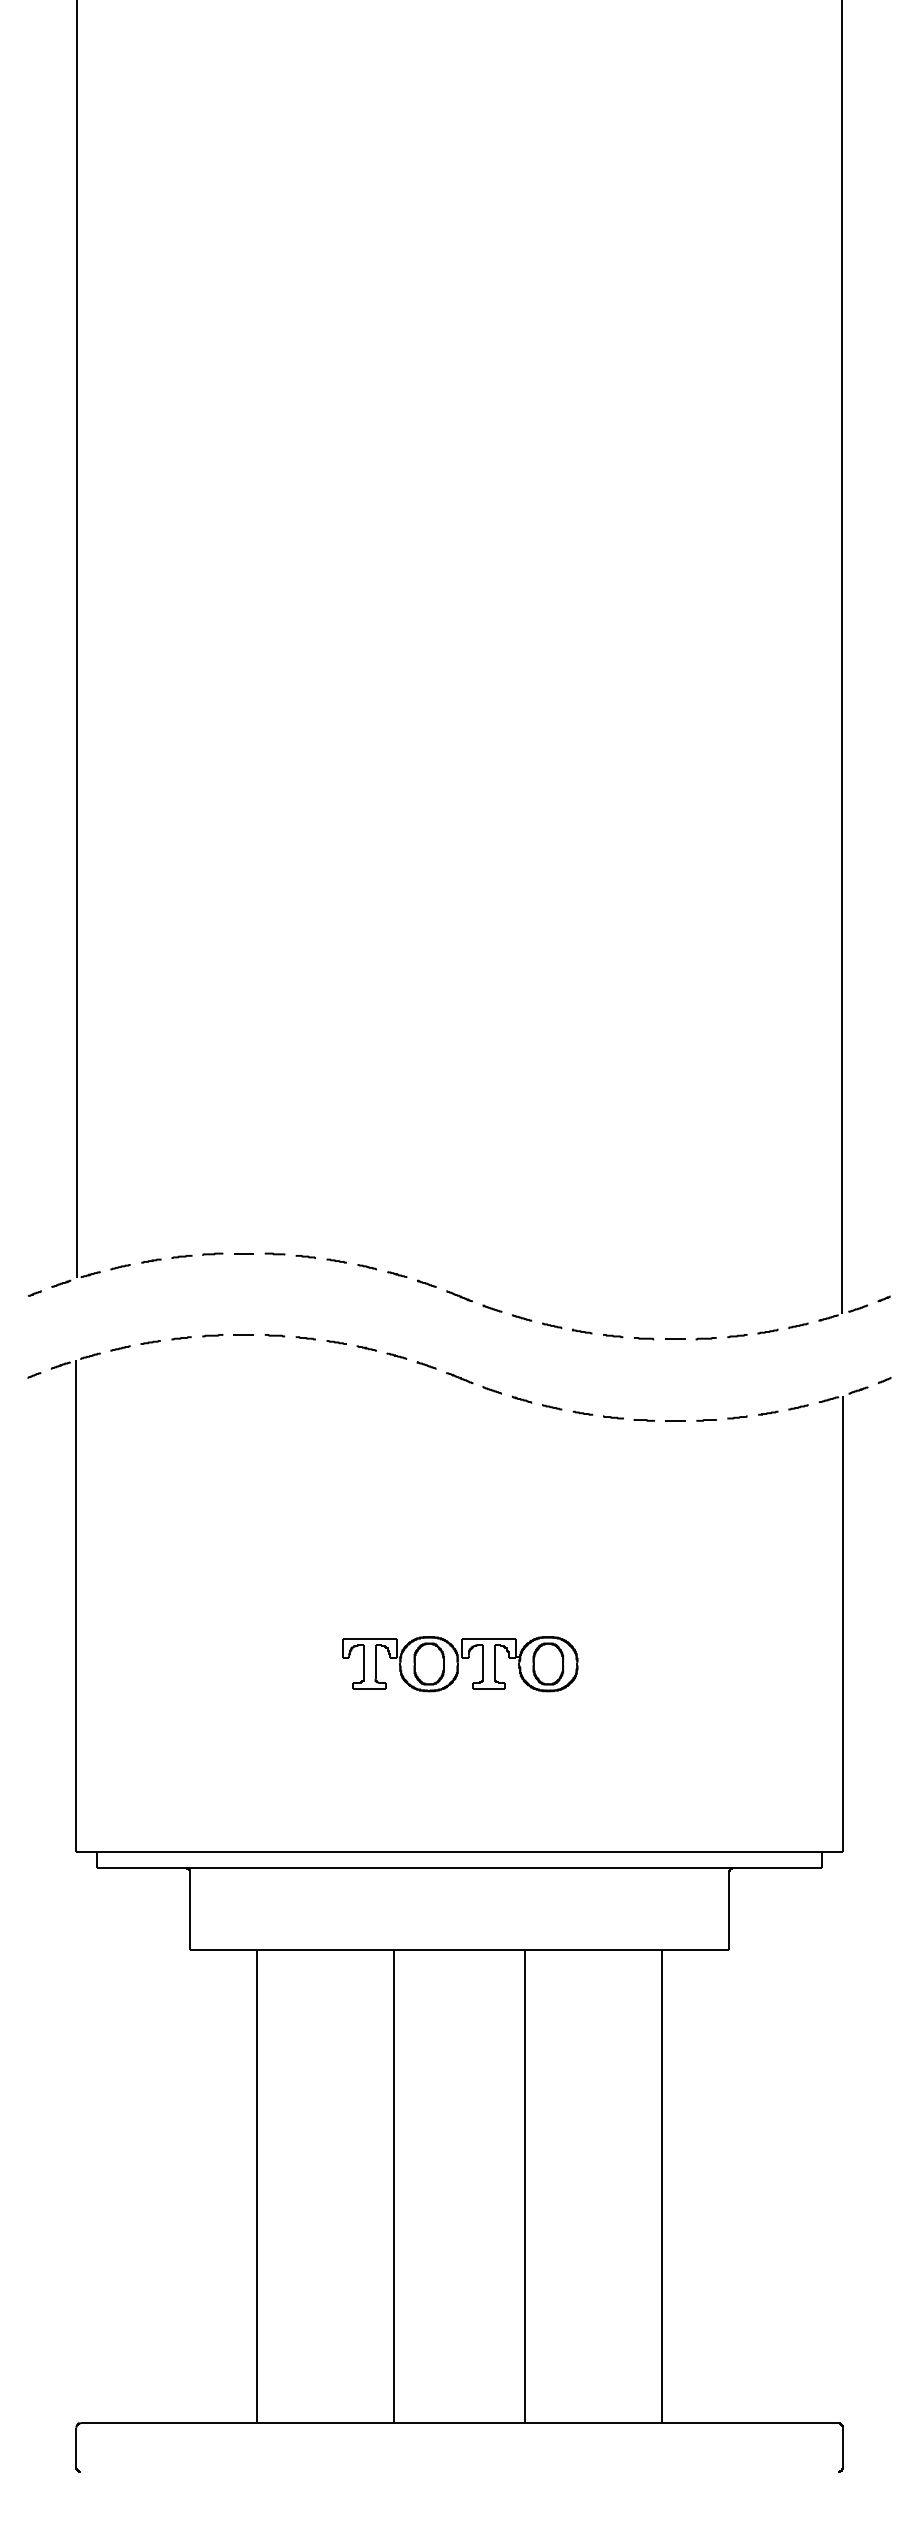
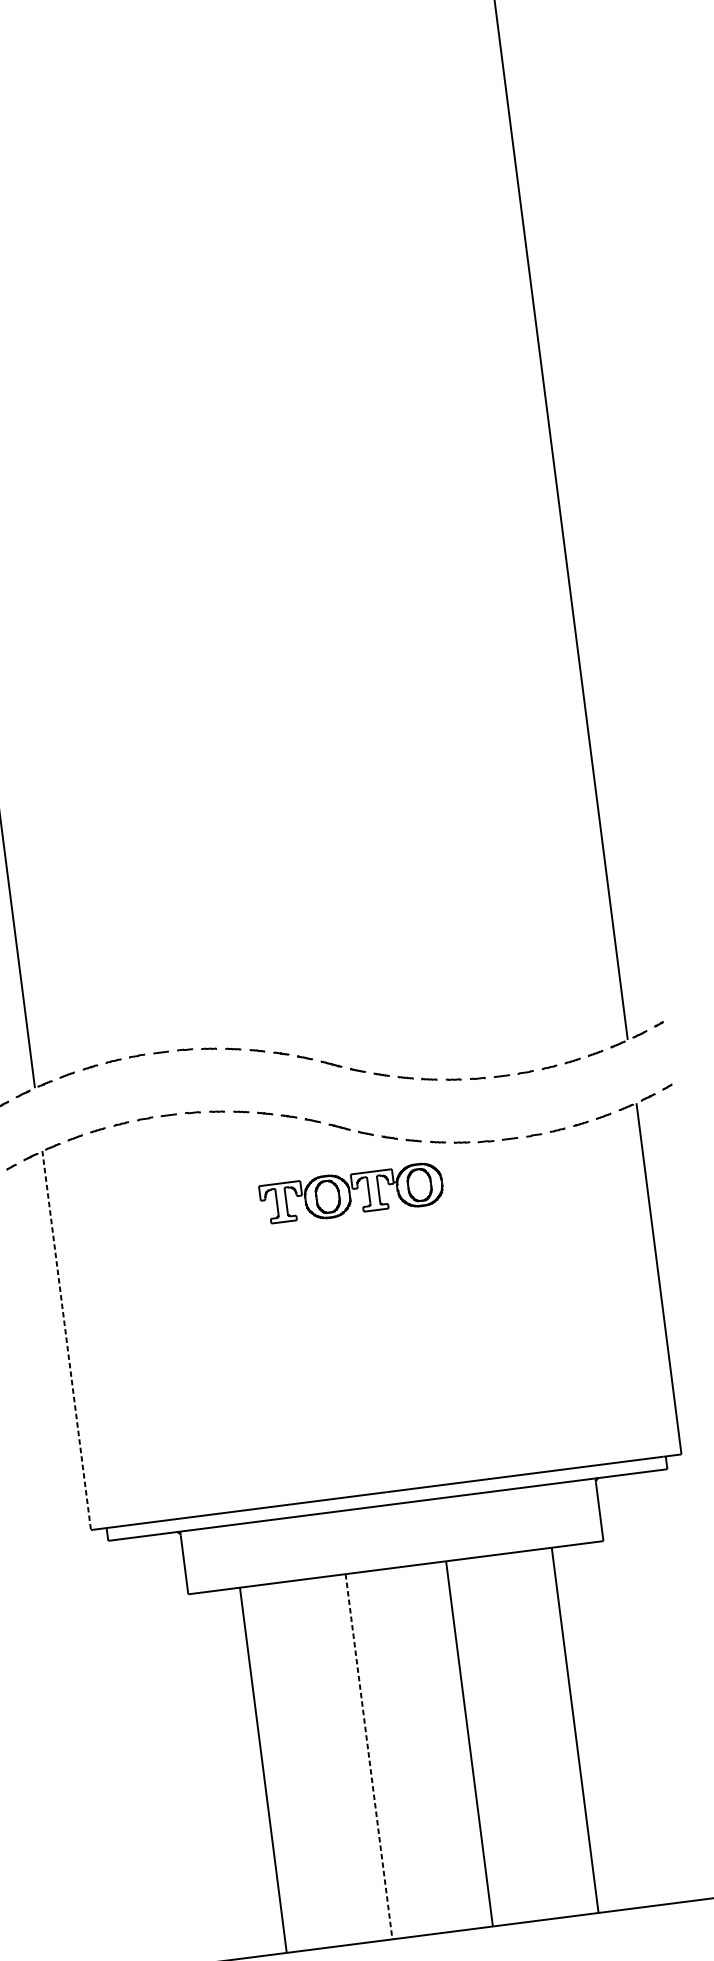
line: (76, 1605) -> (66, 1340), solid -> dashed
part: (460, 1664) -> (351, 1194), moved
line: (394, 2186) -> (369, 1756), solid -> dashed

